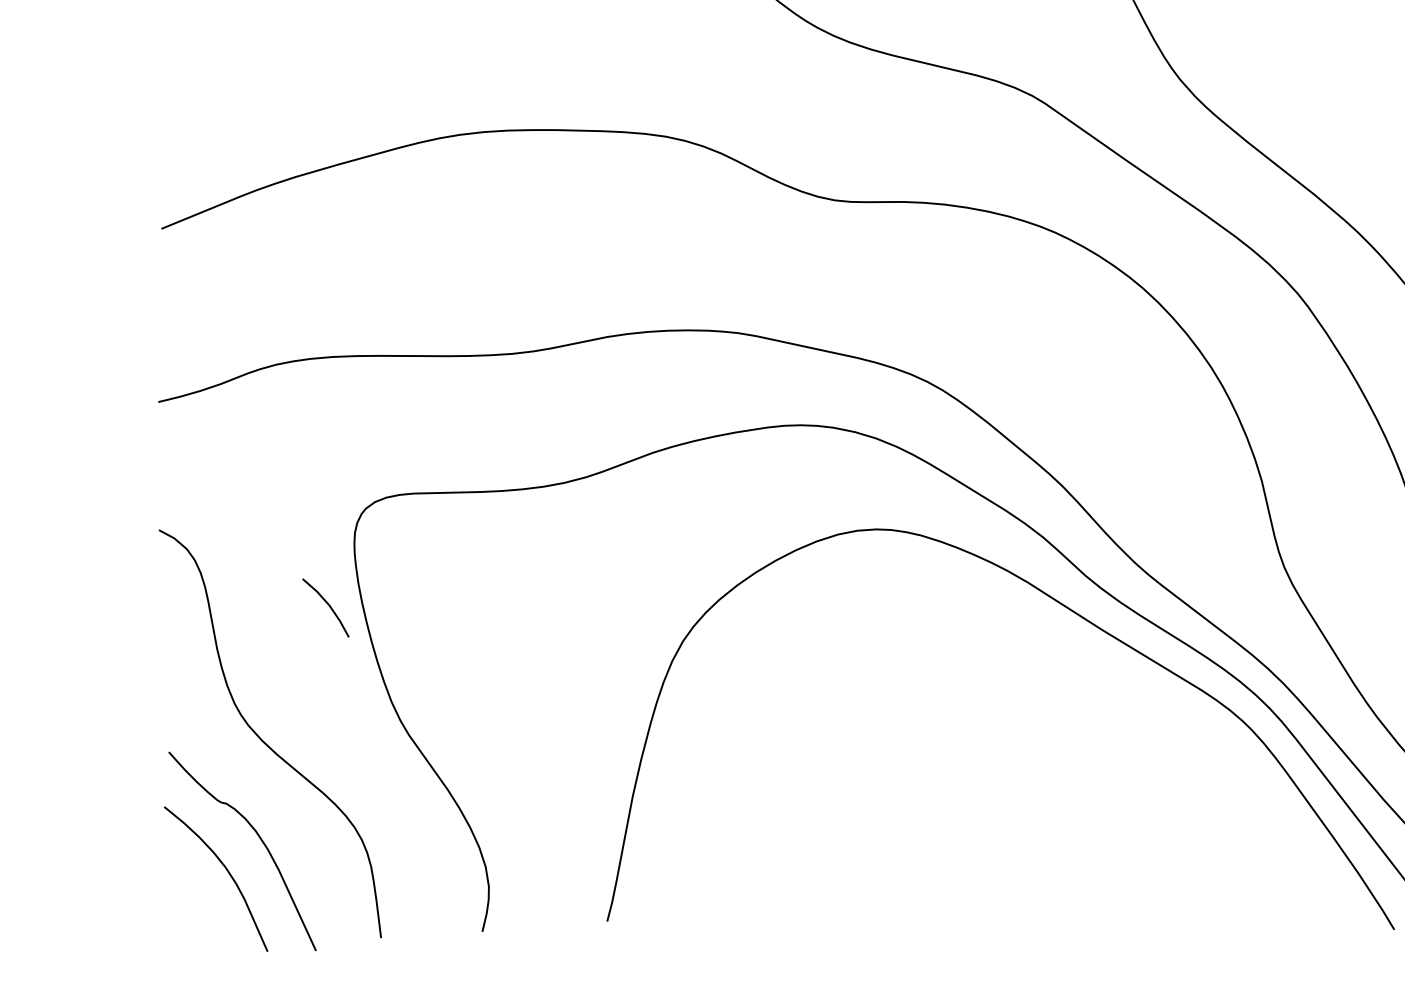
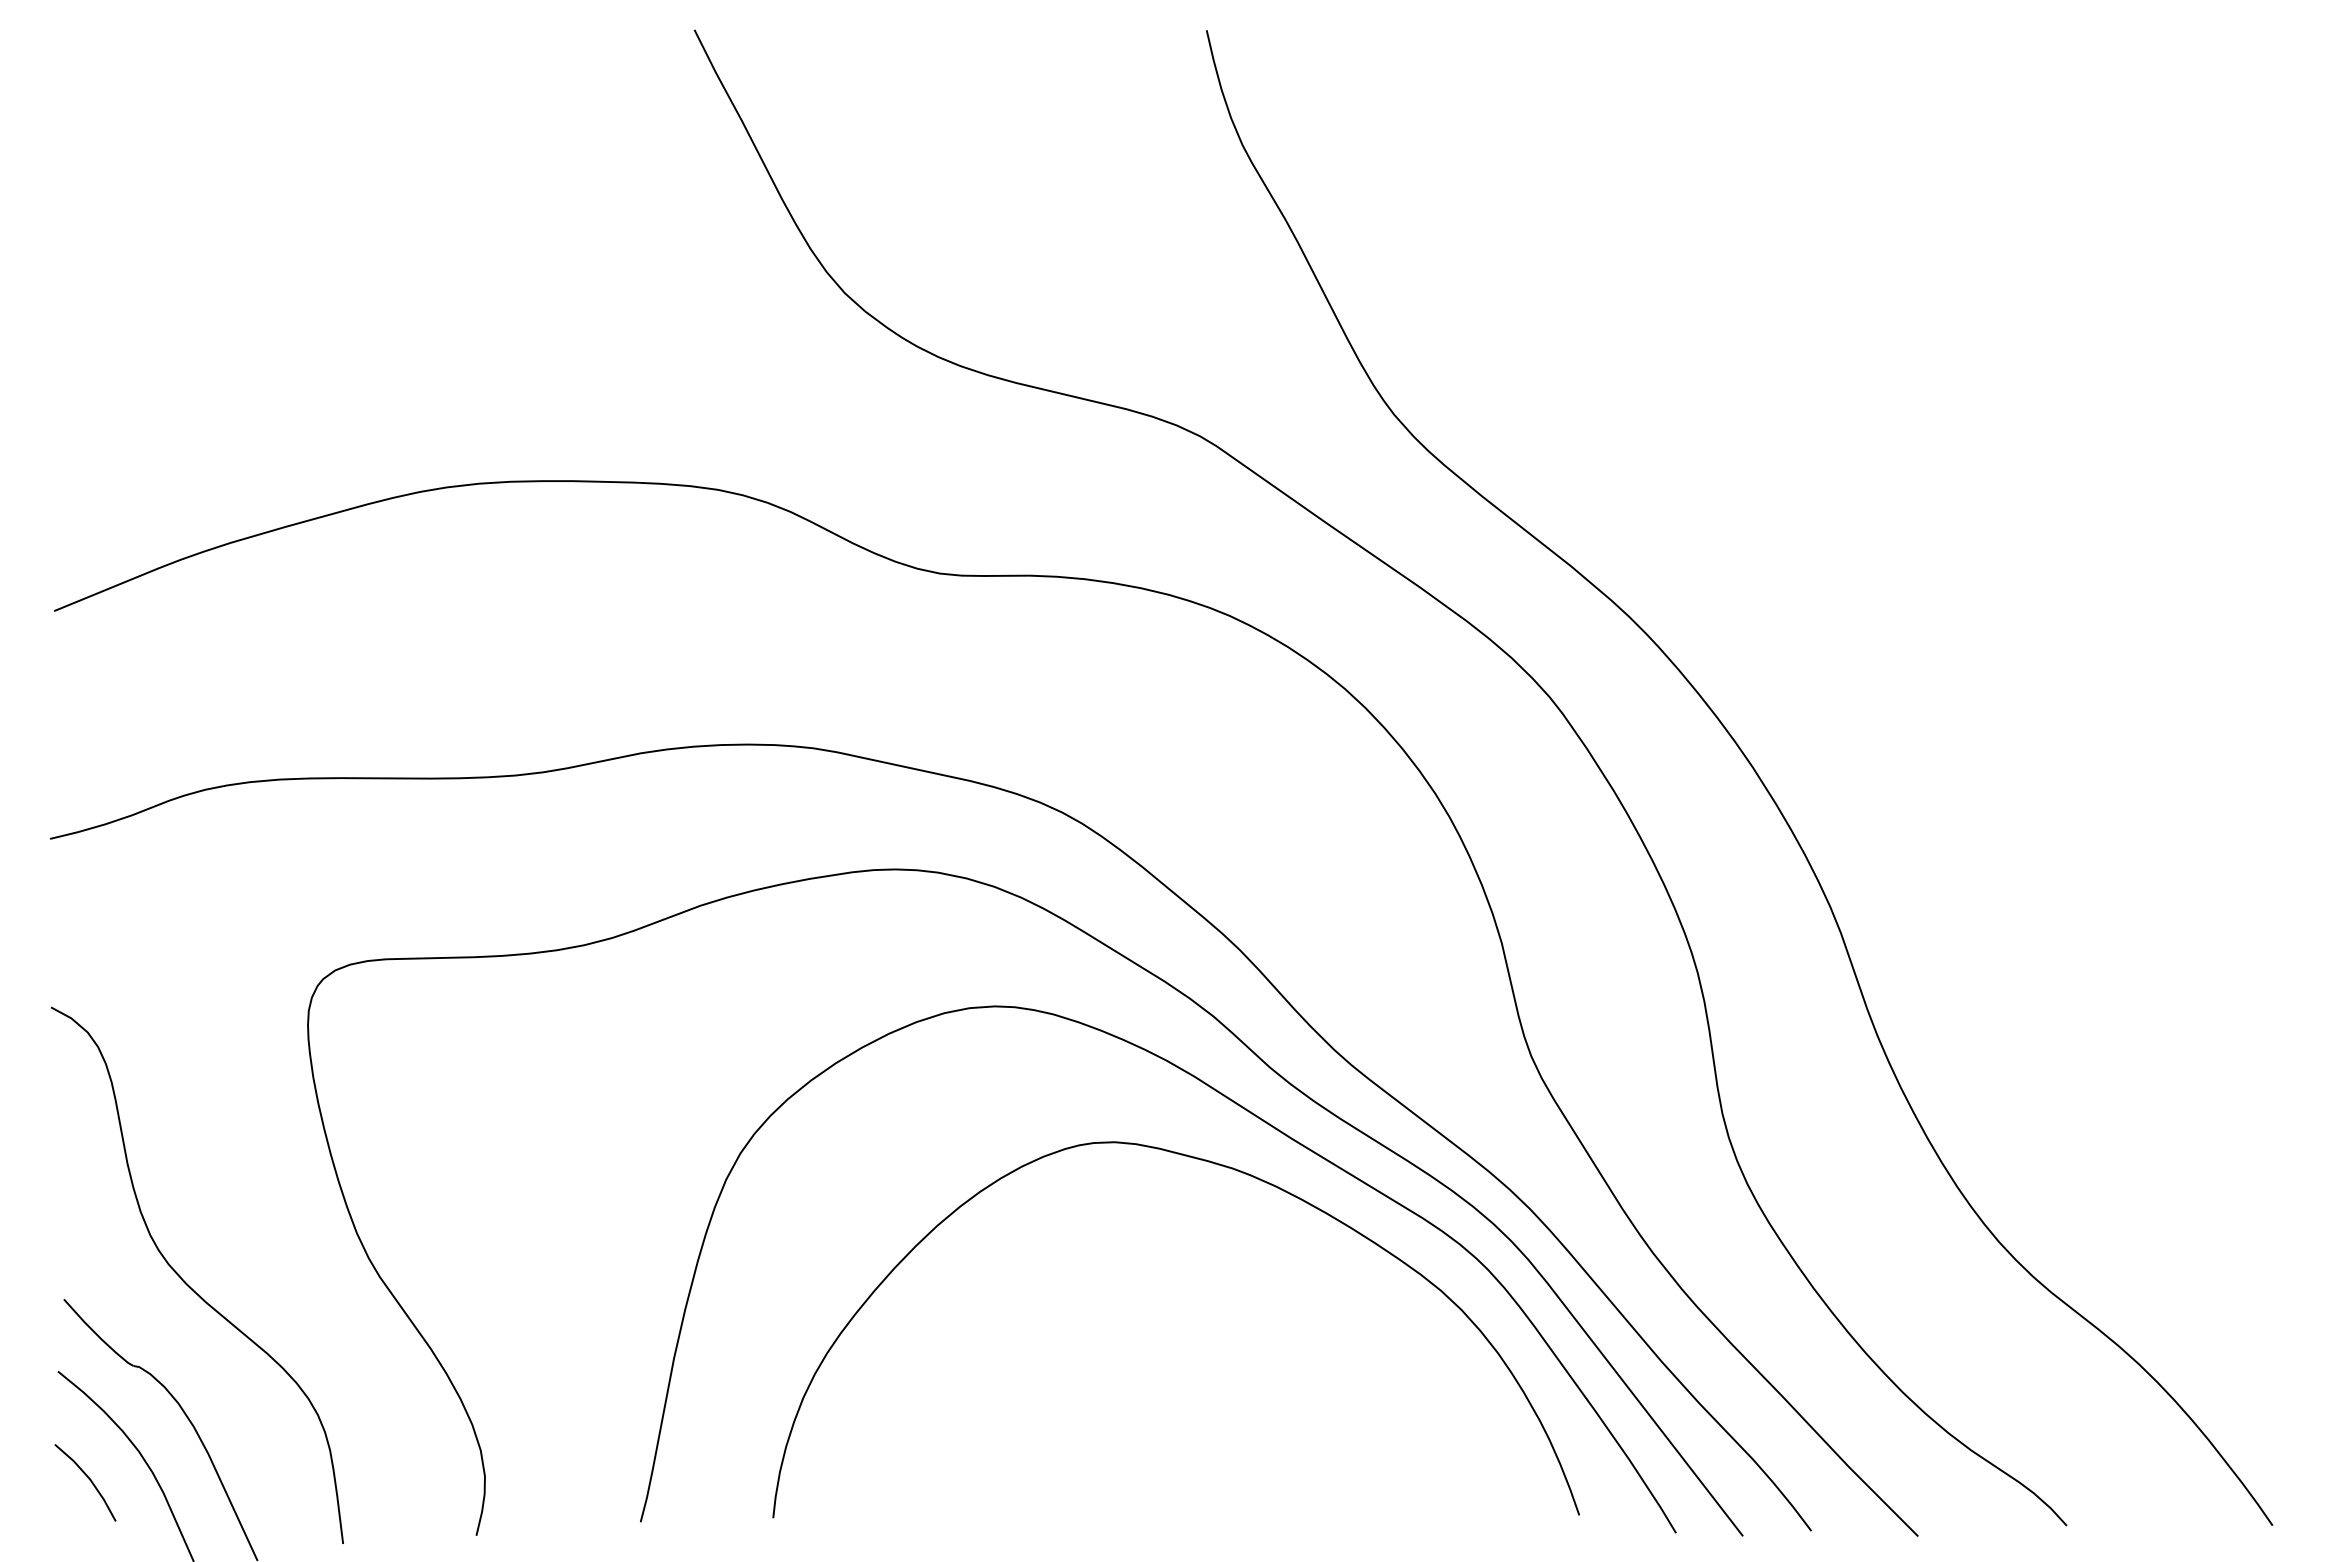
line: (328, 605) -> (88, 1479), moved
curve: (1048, 651) -> (1221, 1166), added

